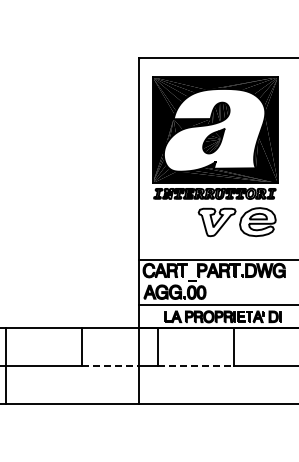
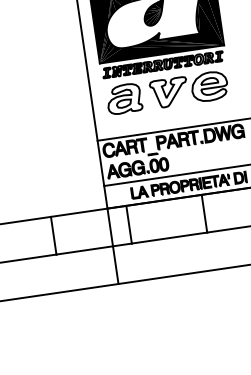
part: (171, 221) -> (124, 98), added
line: (110, 366) -> (84, 250), dashed -> solid
line: (196, 366) -> (169, 238), dashed -> solid

